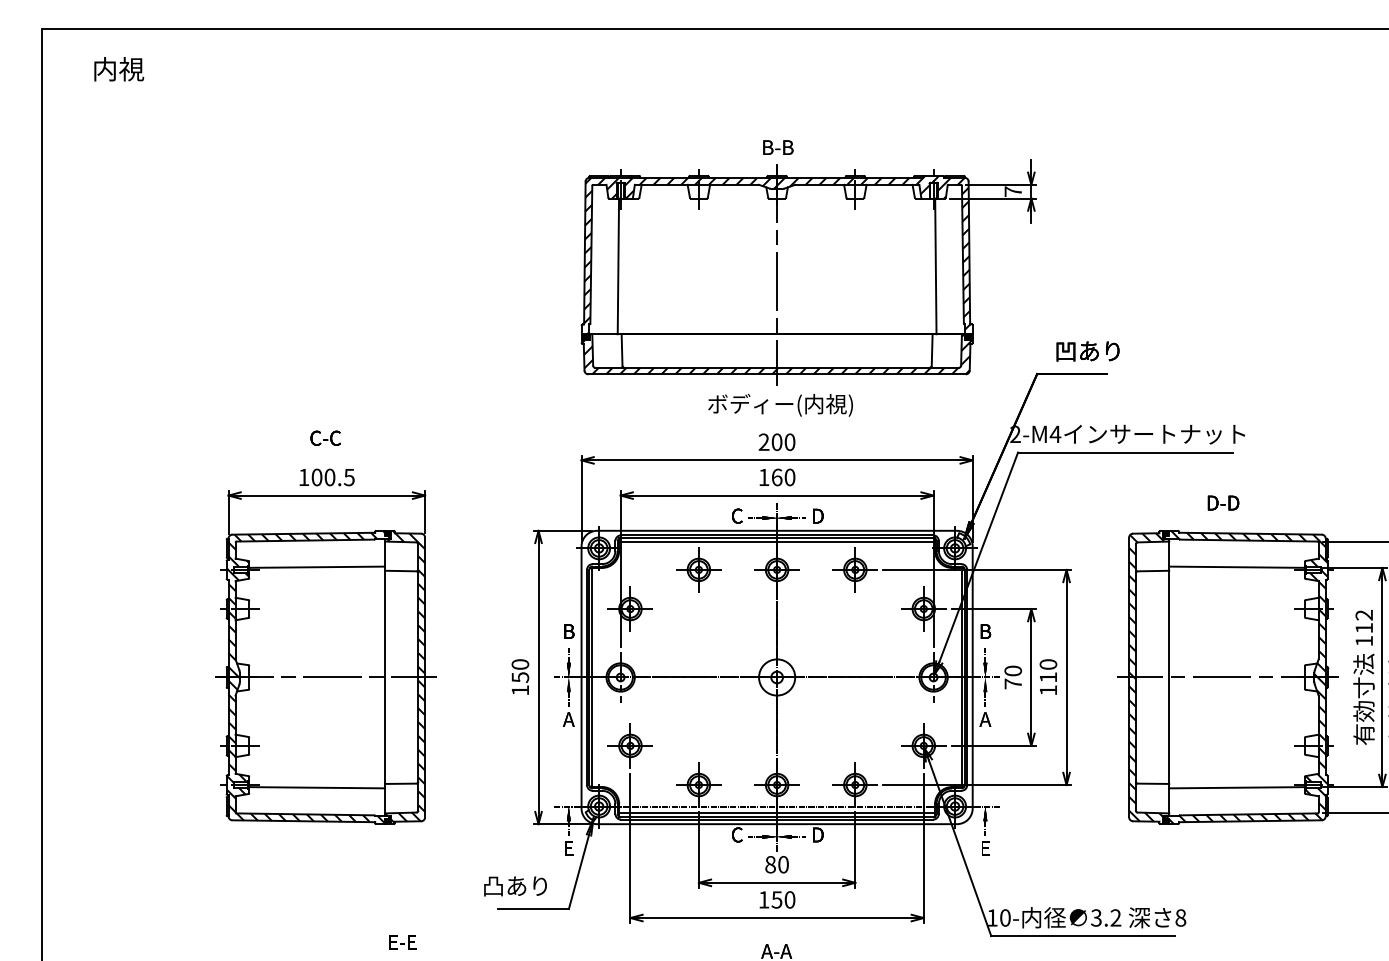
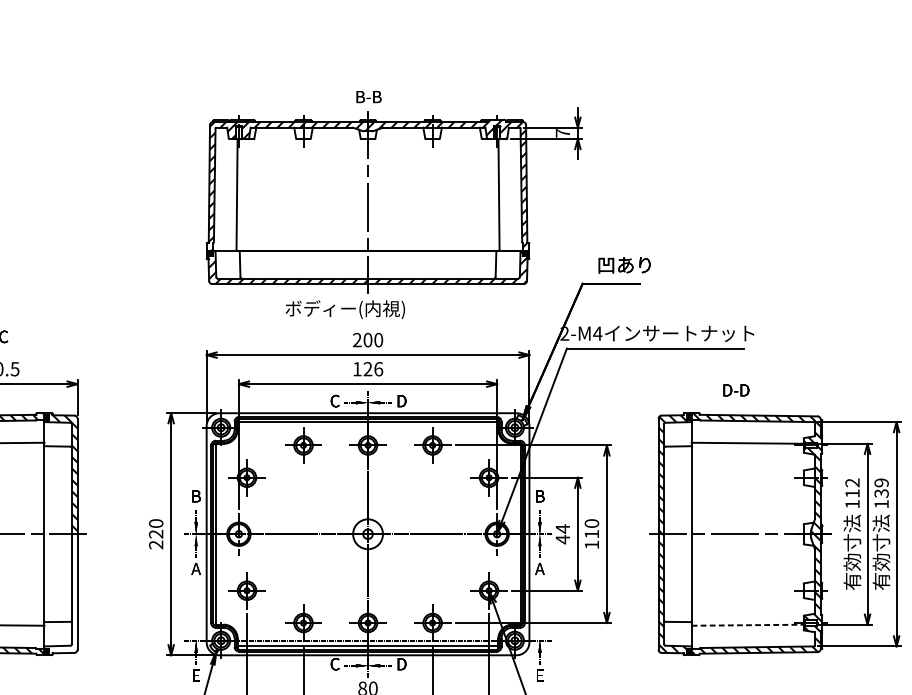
text: (780, 404) -> (345, 308), moved
text: (783, 477) -> (373, 369), 160 -> 126
text: (1012, 677) -> (562, 534), 70 -> 44
text: (520, 683) -> (156, 539), 150 -> 220
hatch: (405, 751) -> (61, 595), removed
line: (1237, 787) -> (747, 625), solid -> dashed

